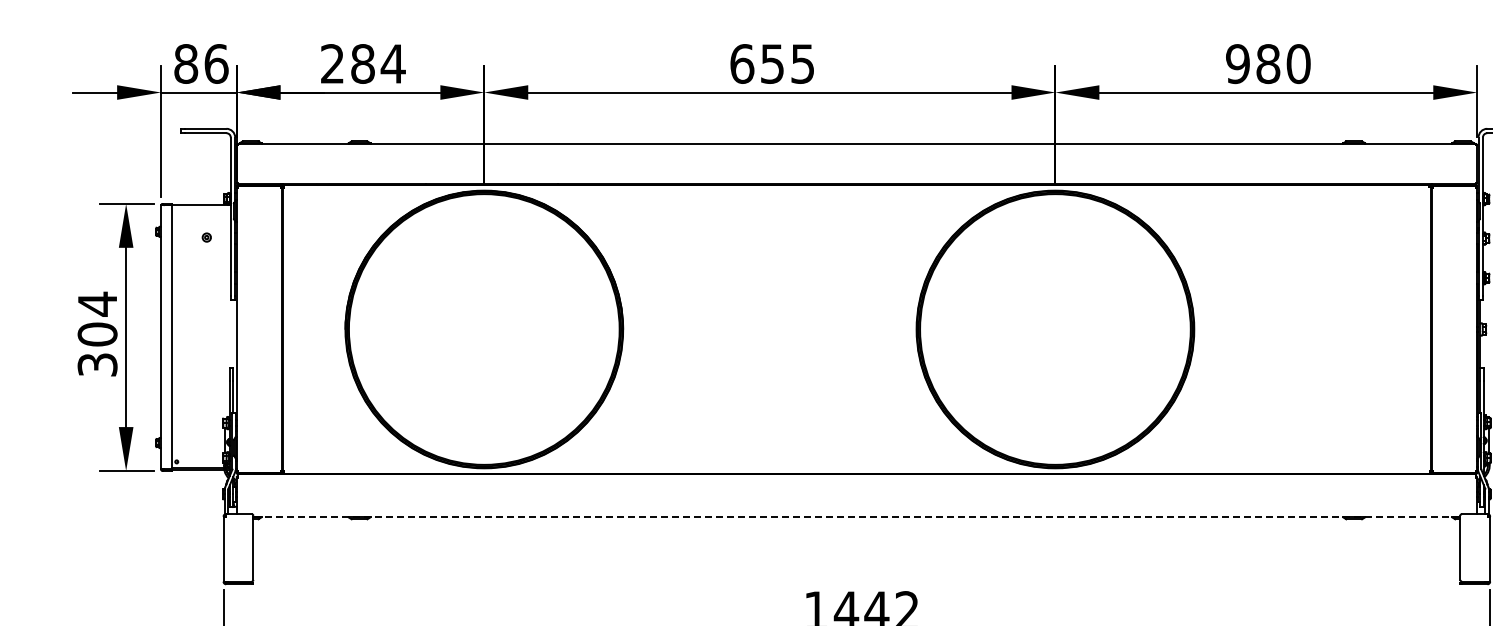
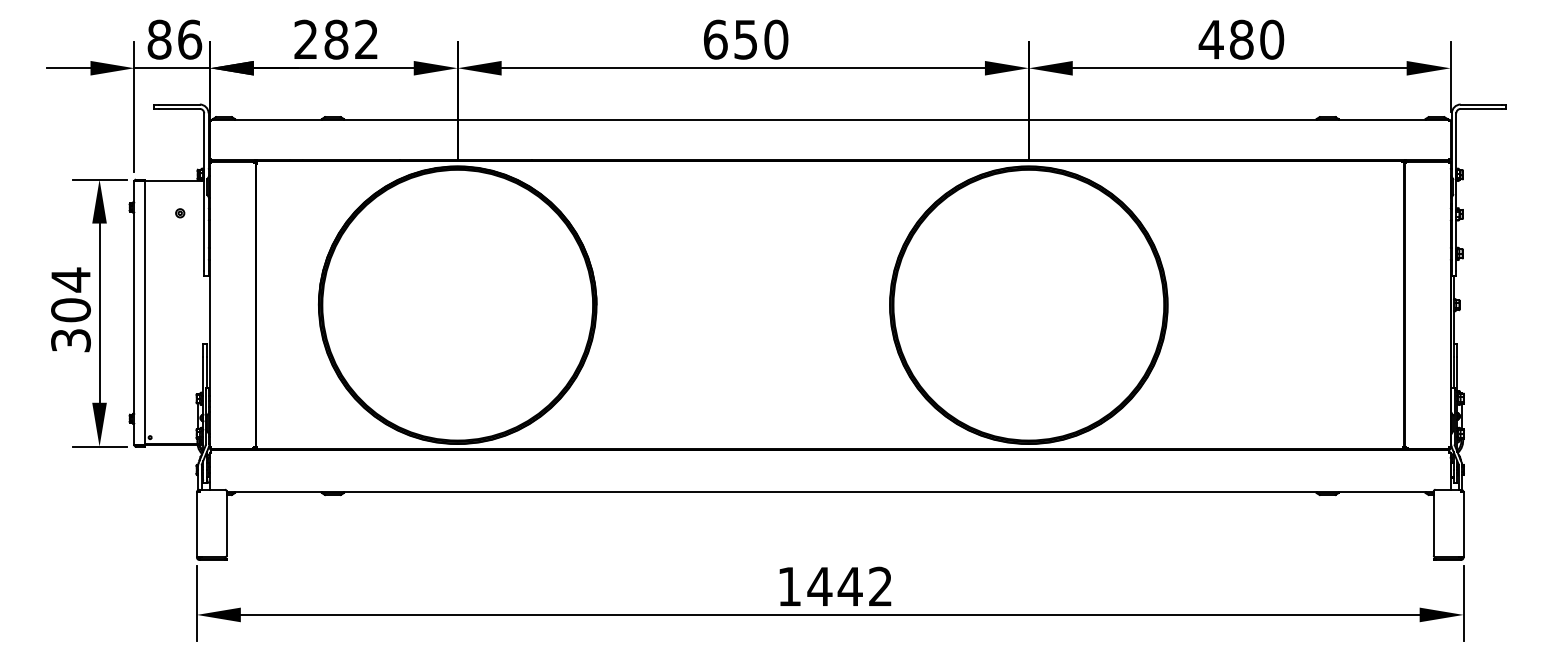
text: (393, 62) -> (366, 38), 284 -> 282
text: (803, 63) -> (776, 39), 655 -> 650
text: (1237, 63) -> (1210, 39), 980 -> 480
line: (856, 516) -> (829, 492), dashed -> solid

